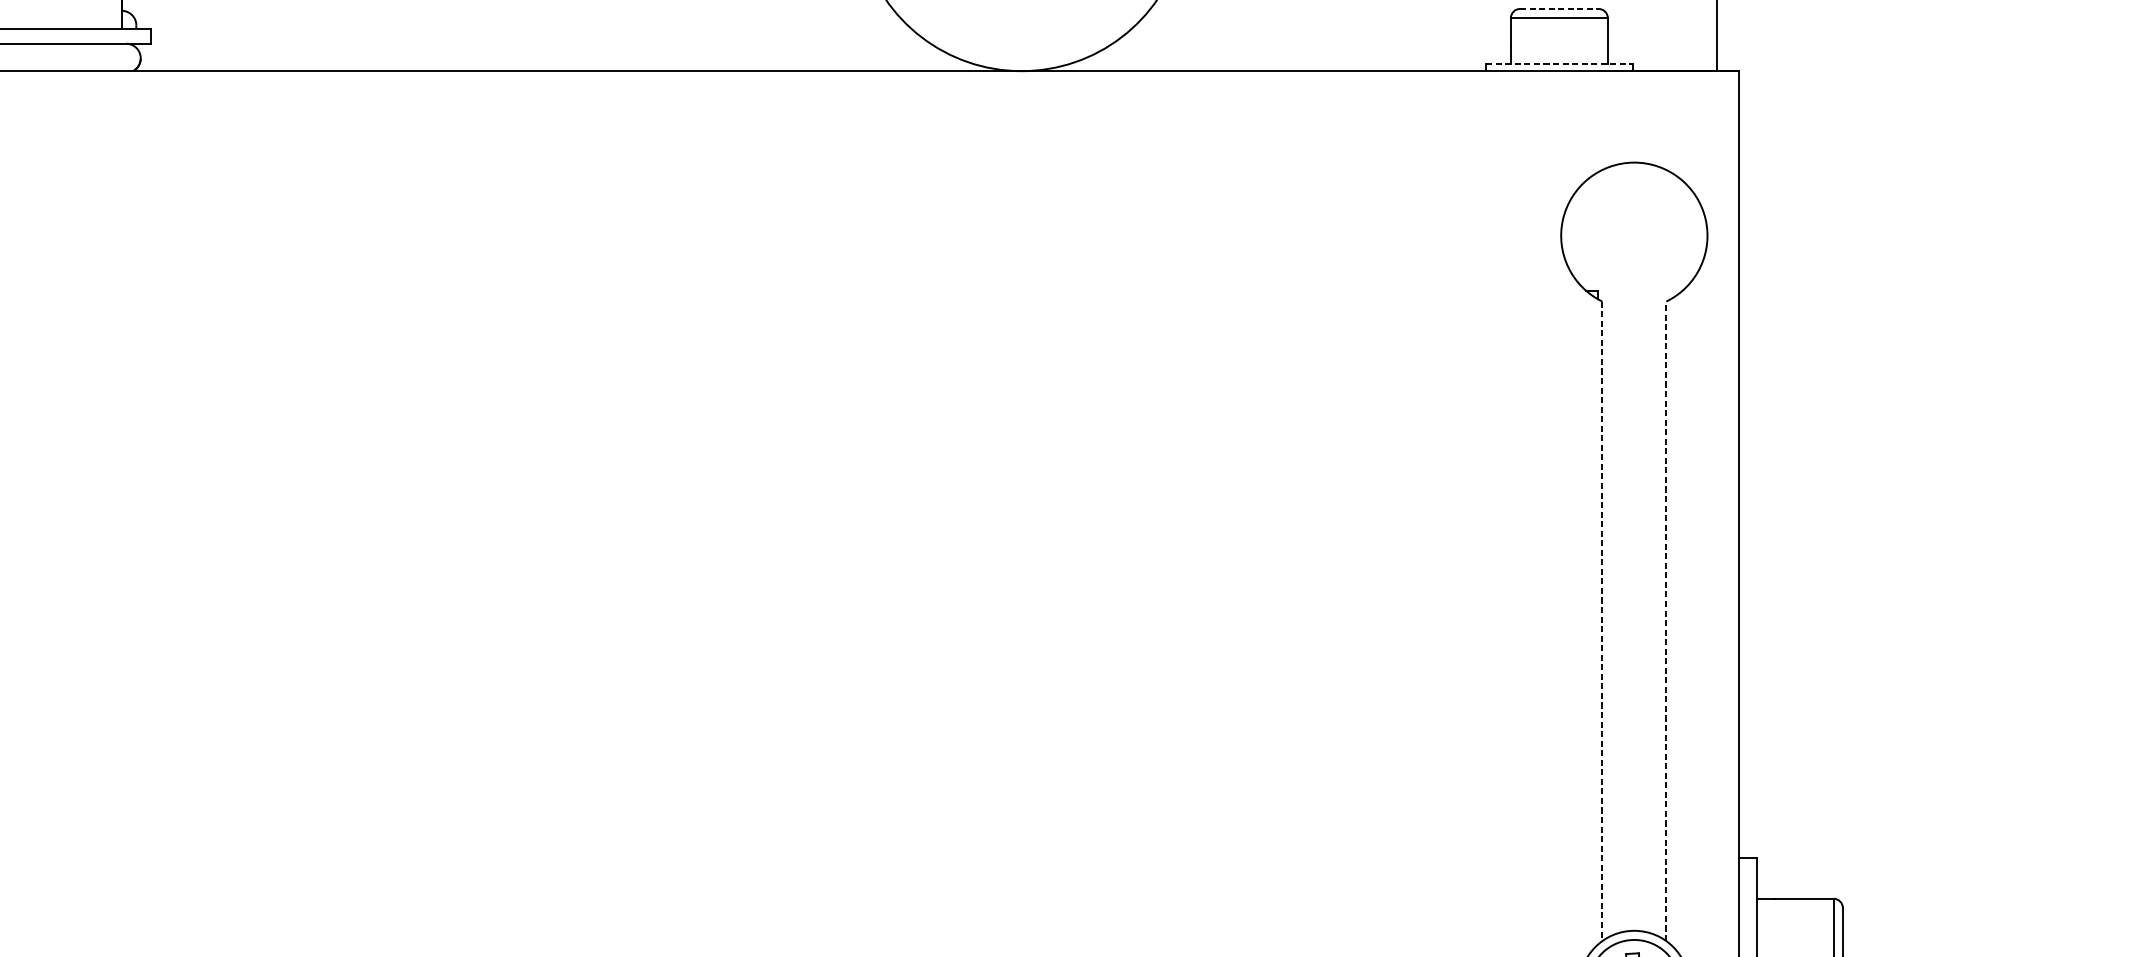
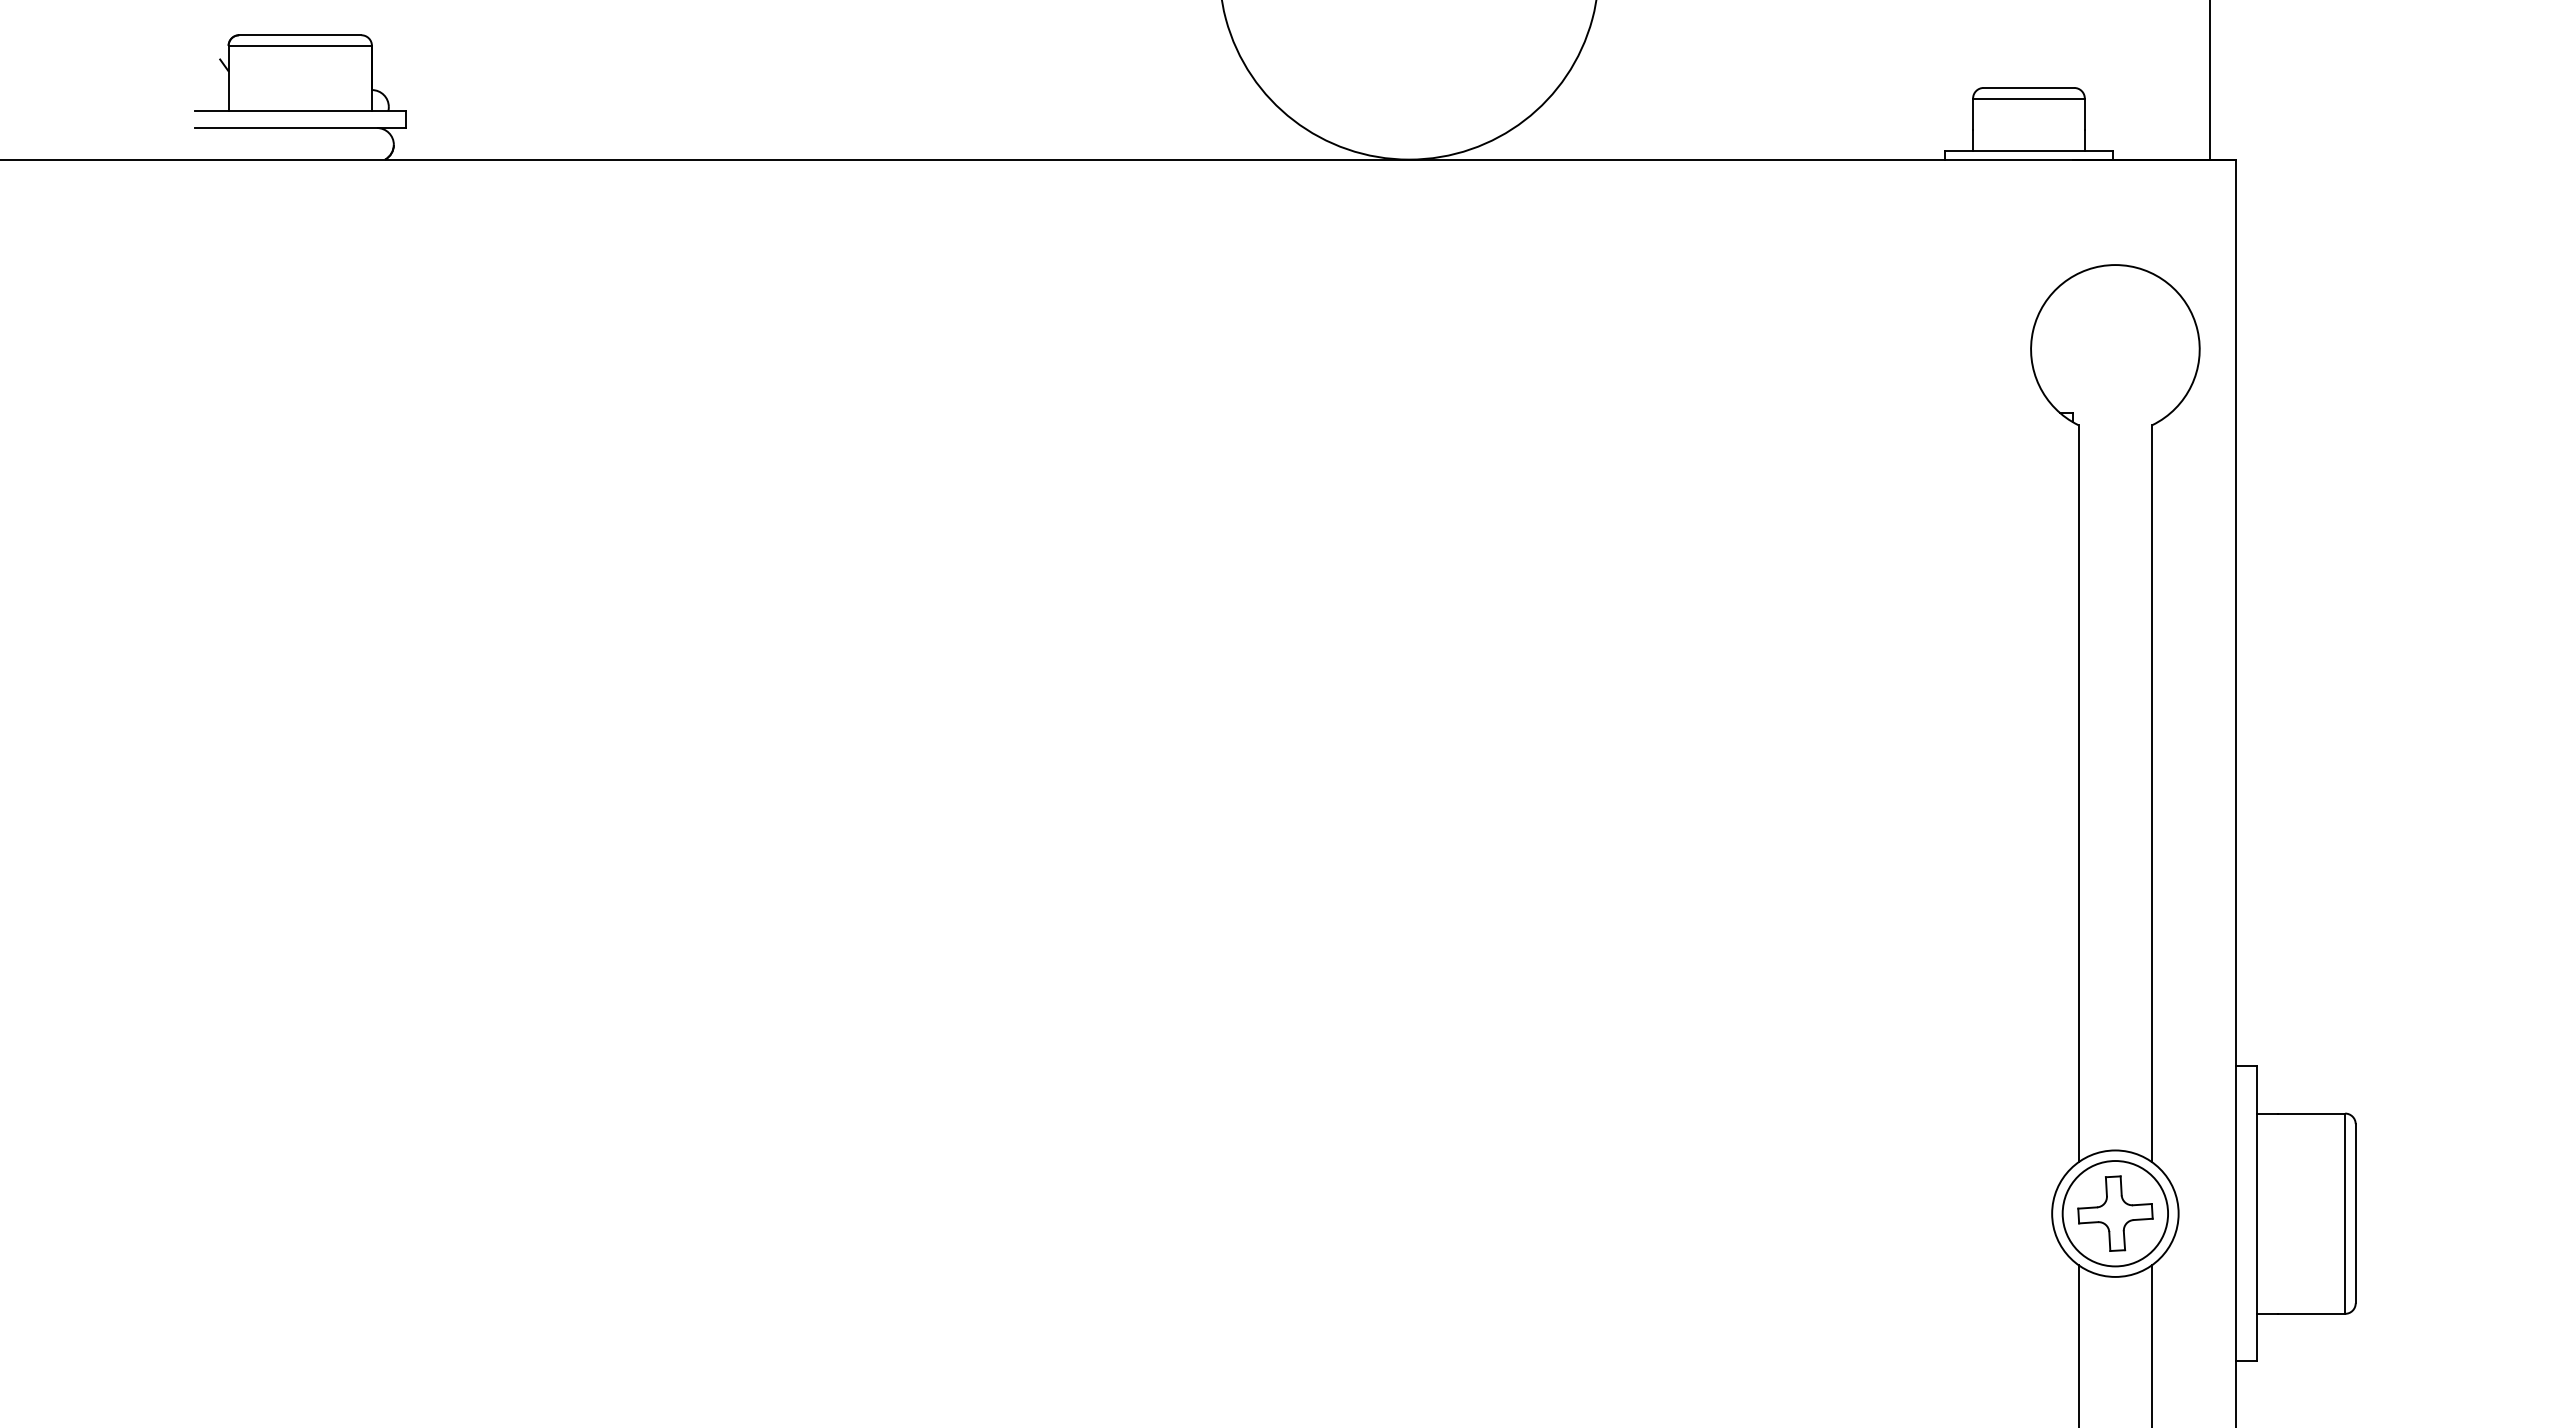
line: (1559, 8) -> (2029, 87), dashed -> solid
line: (1559, 64) -> (2029, 151), dashed -> solid
line: (1602, 621) -> (2078, 793), dashed -> solid
line: (1666, 621) -> (2152, 793), dashed -> solid

